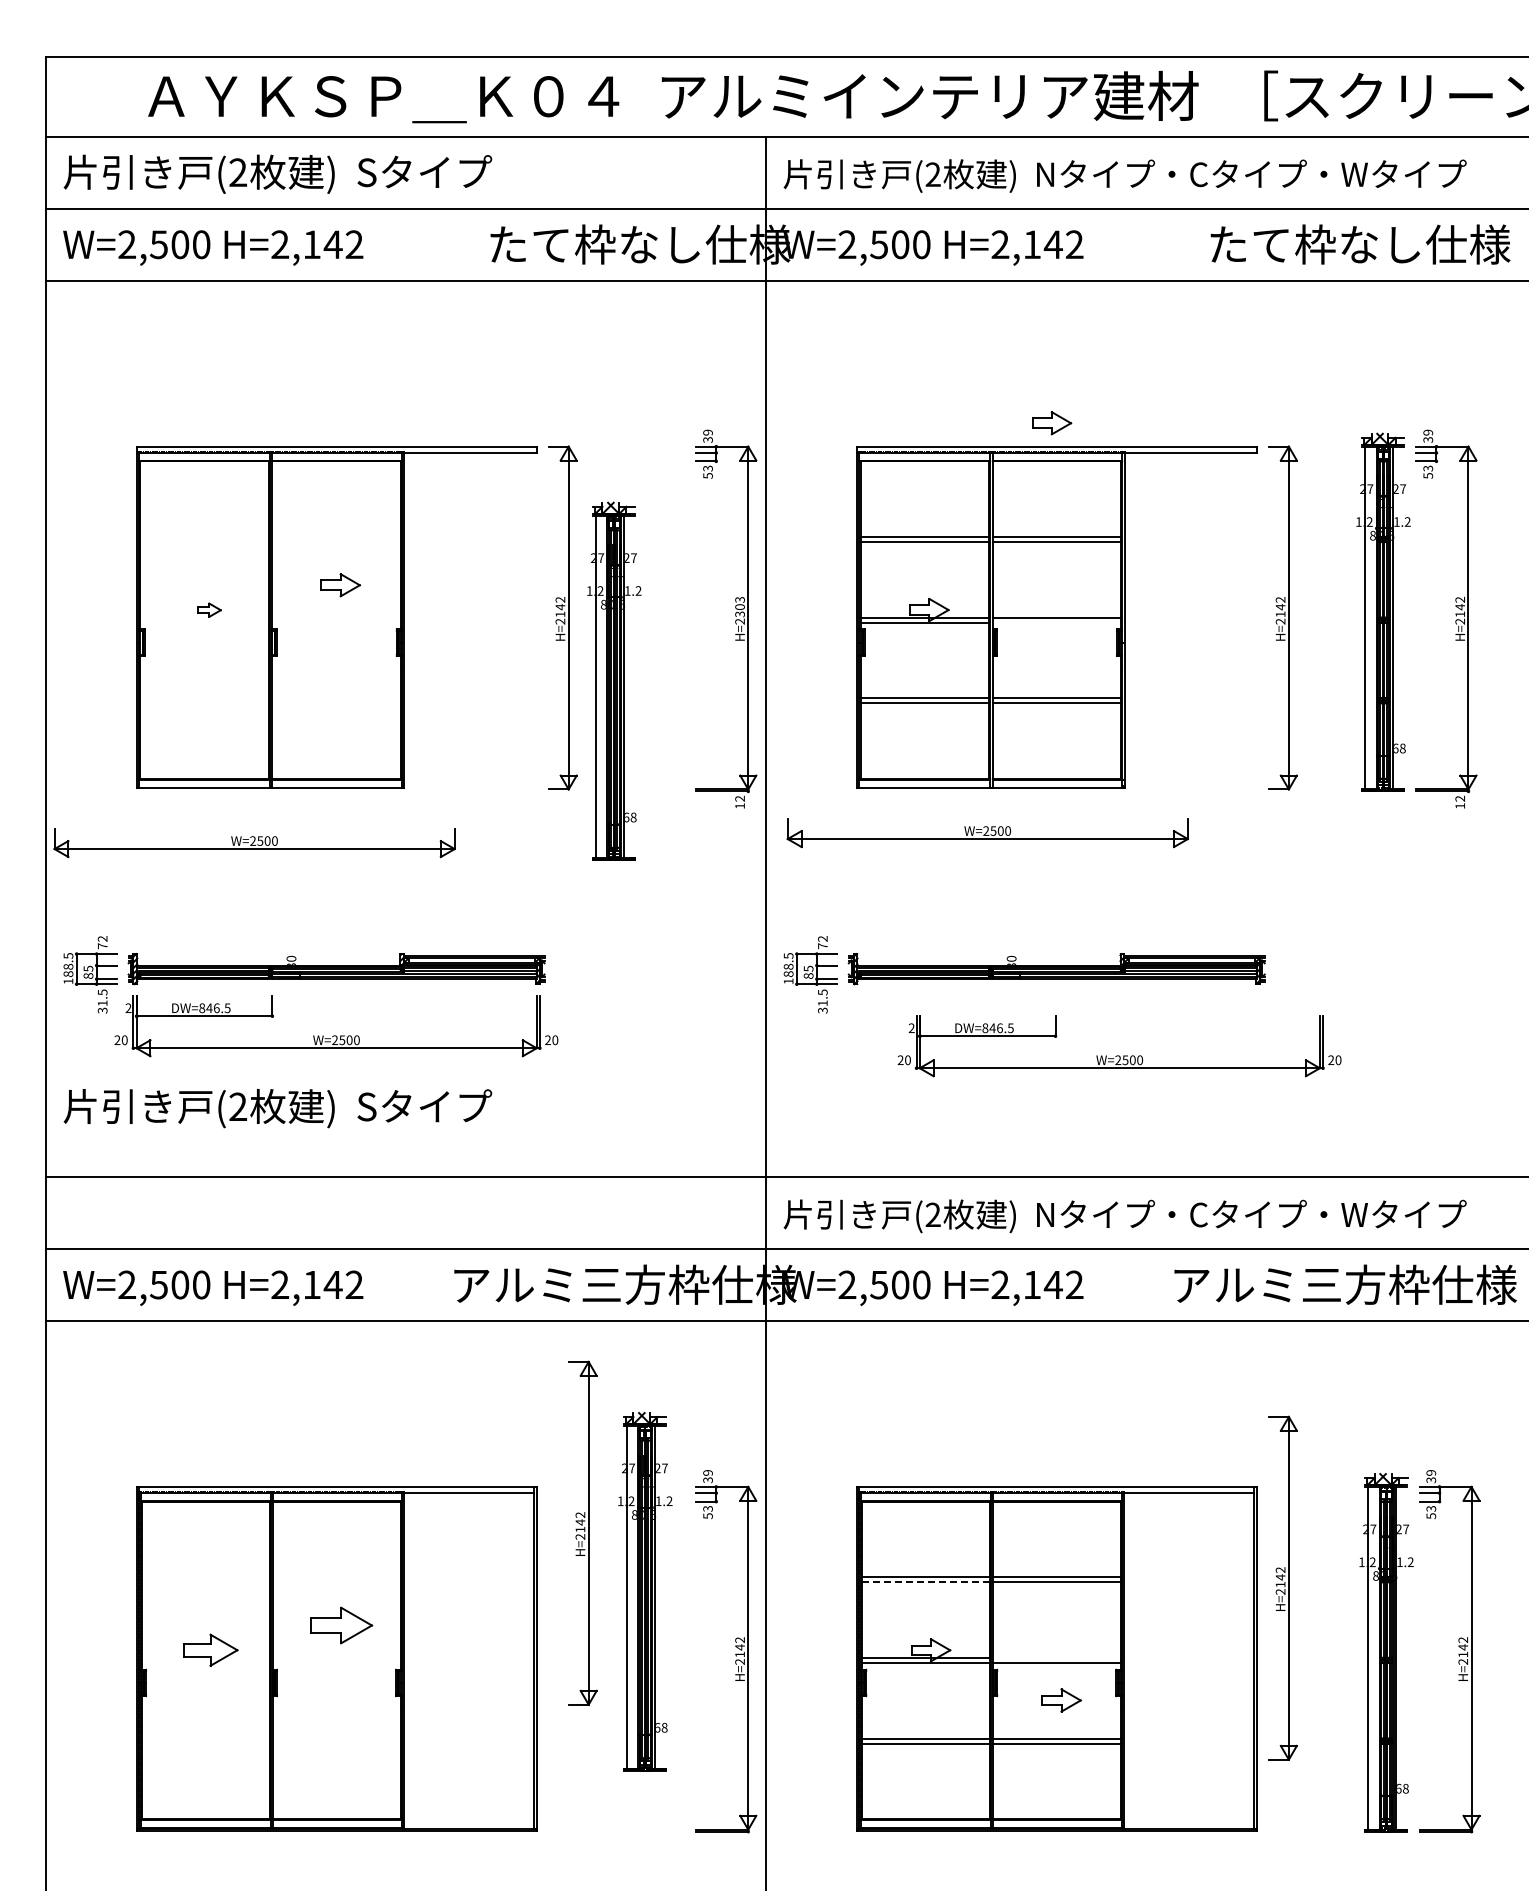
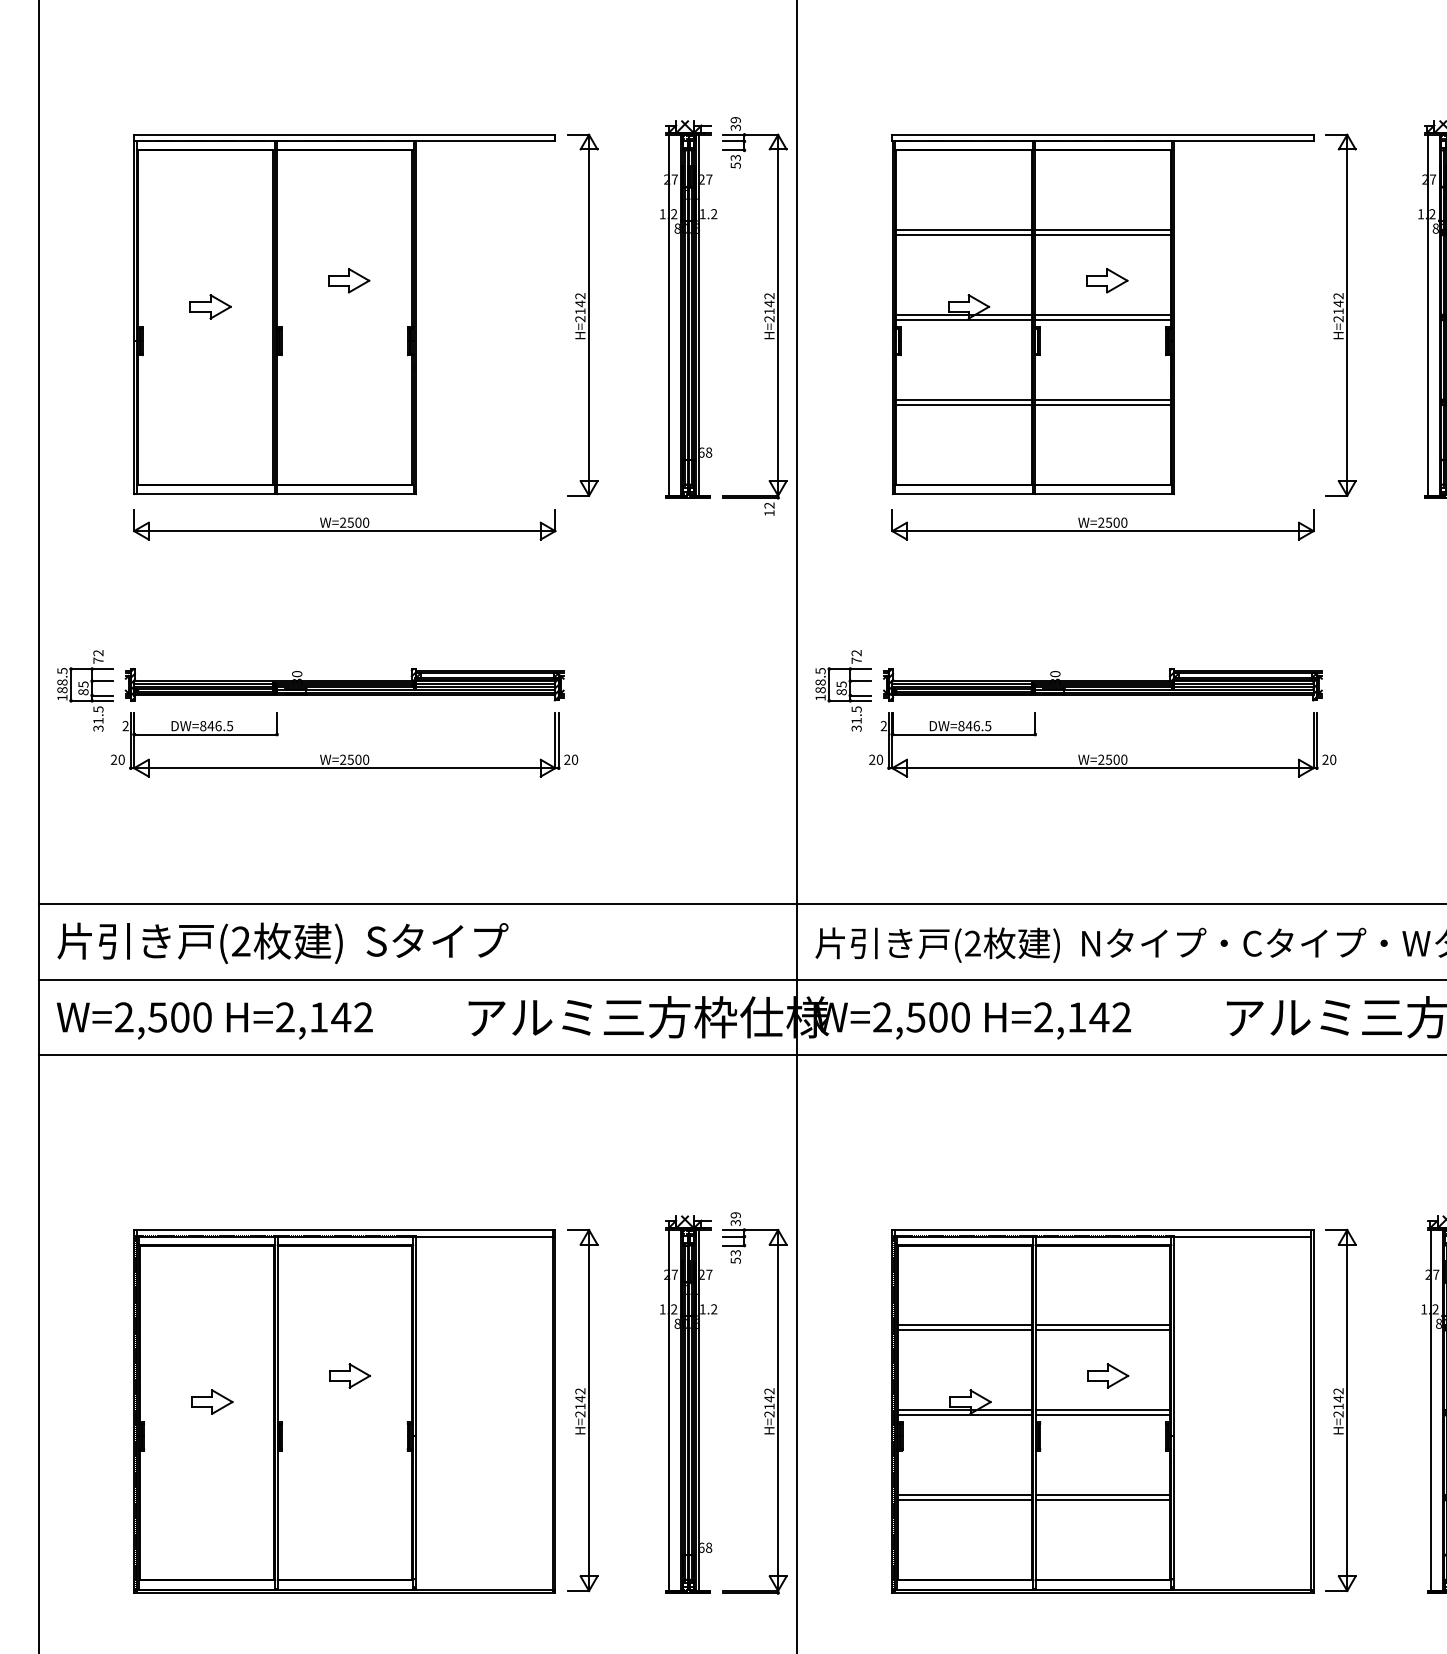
part: (1052, 423) -> (1107, 281), moved
text: (739, 606) -> (768, 303), H=2303 -> H=2142
part: (209, 610) -> (210, 307), size x1.67
line: (1056, 622) -> (1102, 319), added
part: (614, 680) -> (688, 308), moved
part: (987, 833) -> (1102, 525), moved
part: (254, 843) -> (344, 525), moved
part: (1119, 1055) -> (1102, 754), moved
text: (277, 1108) -> (282, 943), moved
part: (582, 1532) -> (582, 1409), moved
line: (925, 1582) -> (964, 1330), dashed -> solid
part: (1282, 1587) -> (1340, 1409), moved
part: (645, 1591) -> (688, 1404), moved
part: (341, 1625) -> (349, 1375), size x0.62
part: (211, 1650) -> (213, 1402), size x0.71
line: (1056, 1657) -> (1102, 1409), added
part: (1061, 1700) -> (1107, 1375), moved

